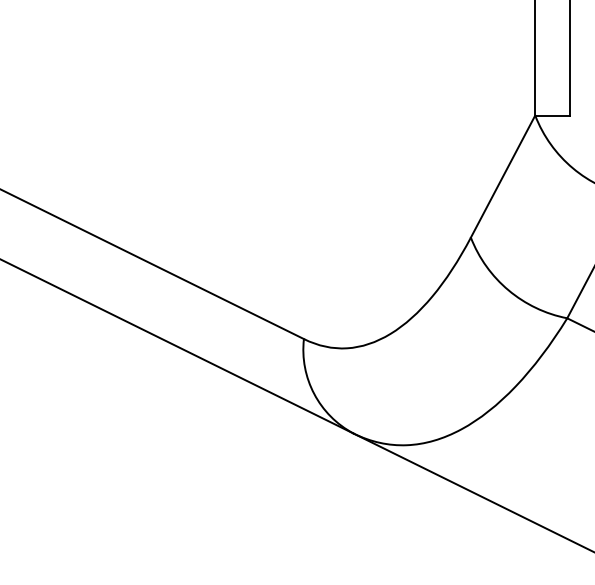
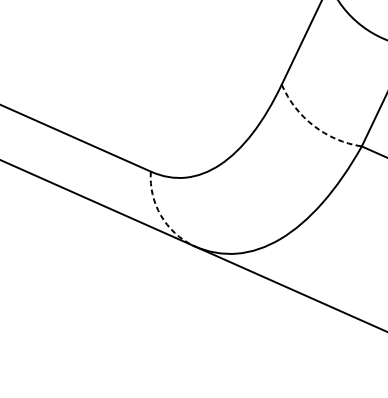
arc: (508, 290) -> (313, 125), solid -> dashed
arc: (314, 394) -> (161, 215), solid -> dashed

